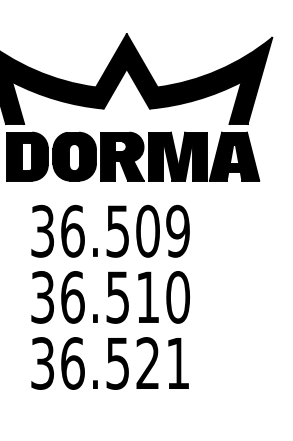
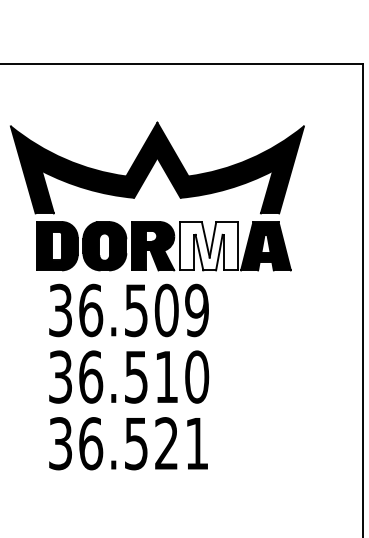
fill: (177, 156) -> (208, 246), removed
text: (111, 296) -> (129, 376), moved

